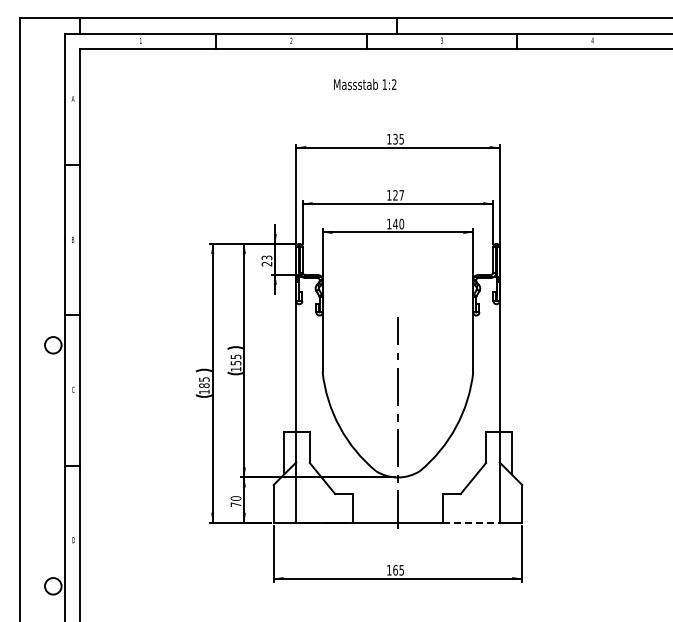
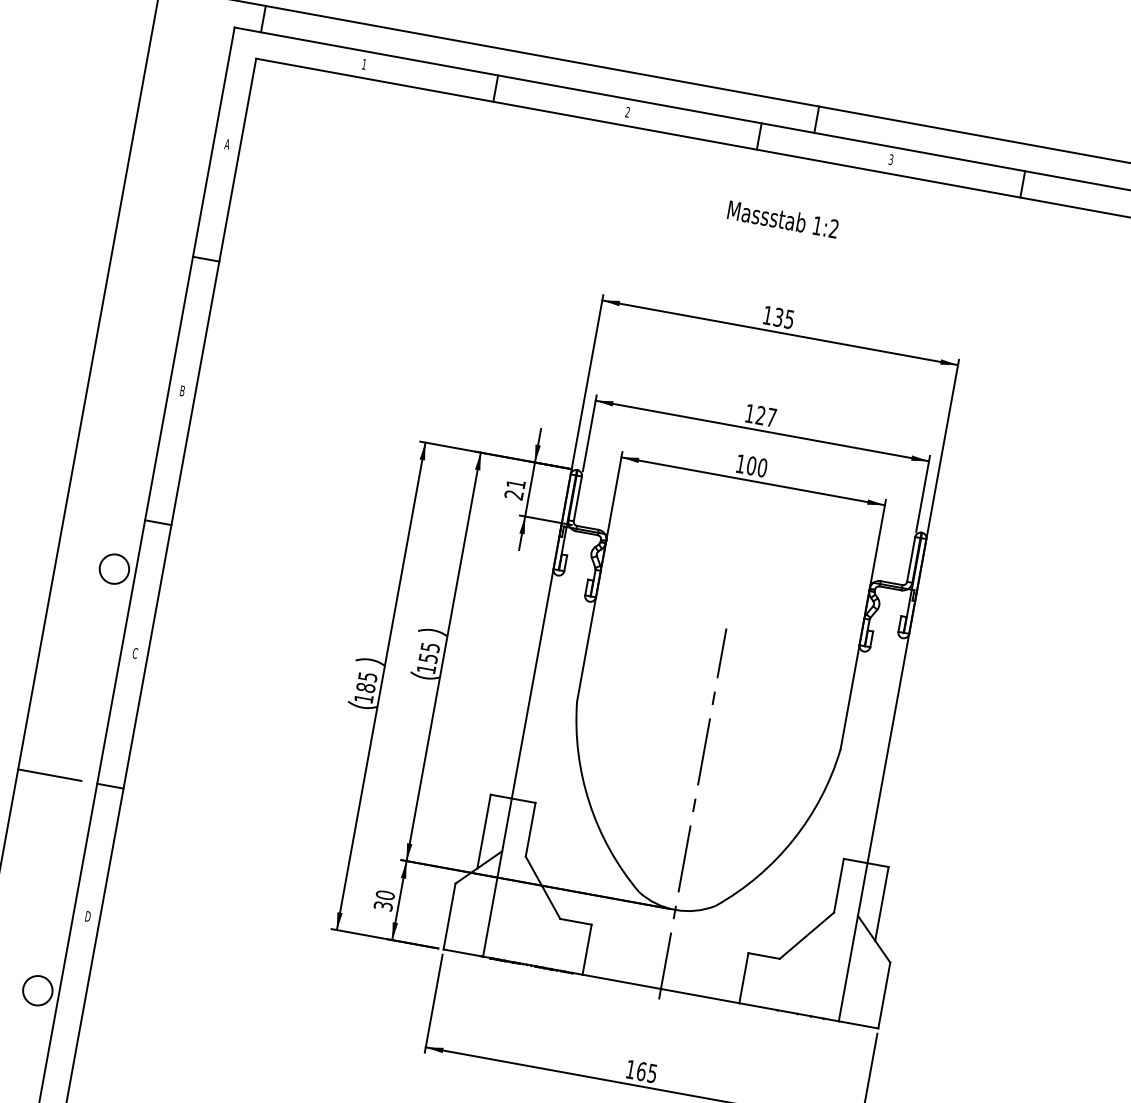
text: (365, 84) -> (783, 219), moved
text: (395, 223) -> (751, 464), 140 -> 100
text: (266, 257) -> (515, 483), 23 -> 21
line: (38, 465) -> (50, 774), added
text: (235, 504) -> (382, 905), 70 -> 30
line: (471, 522) -> (789, 1012), dashed -> solid

